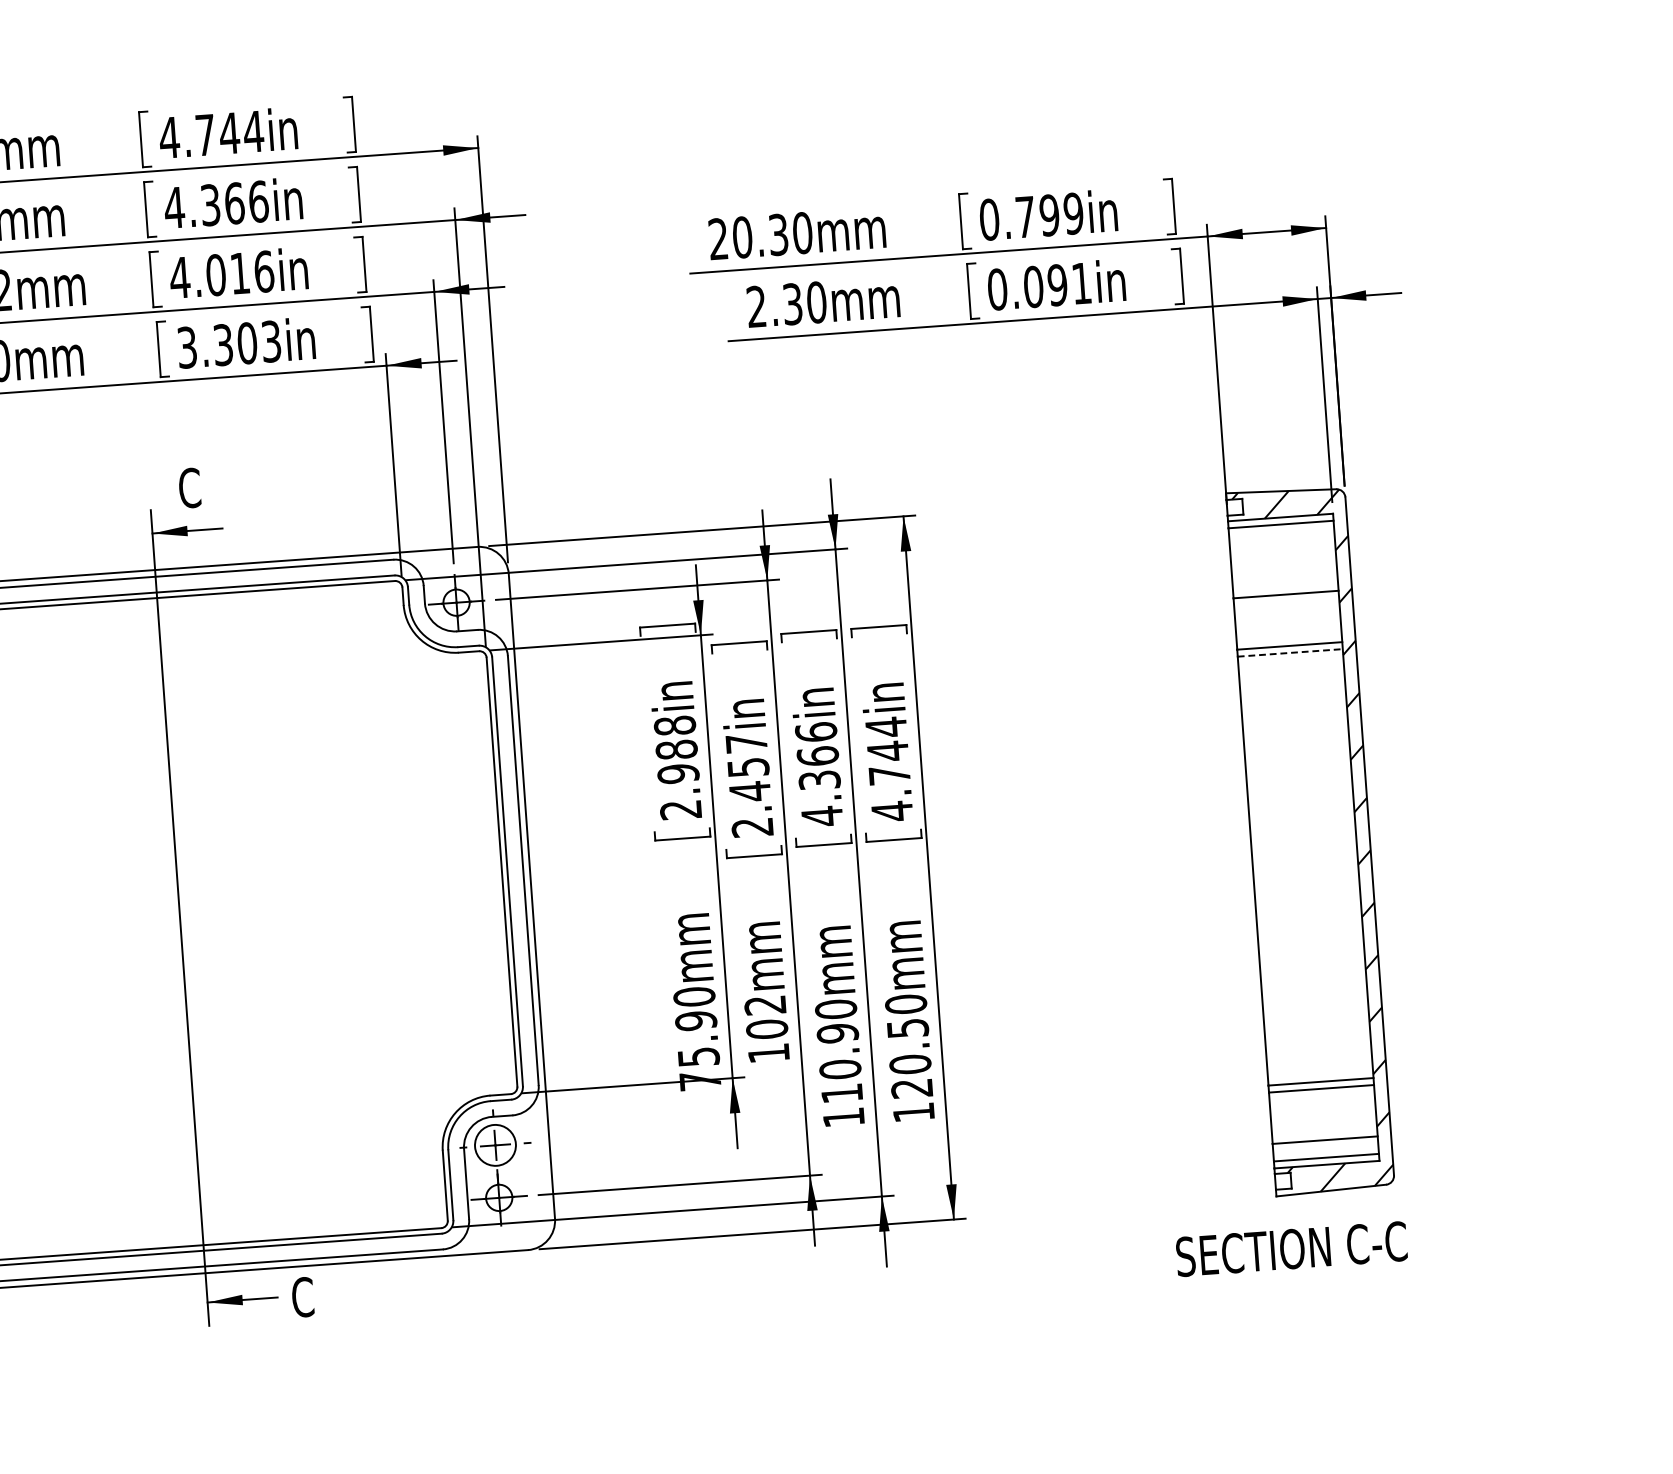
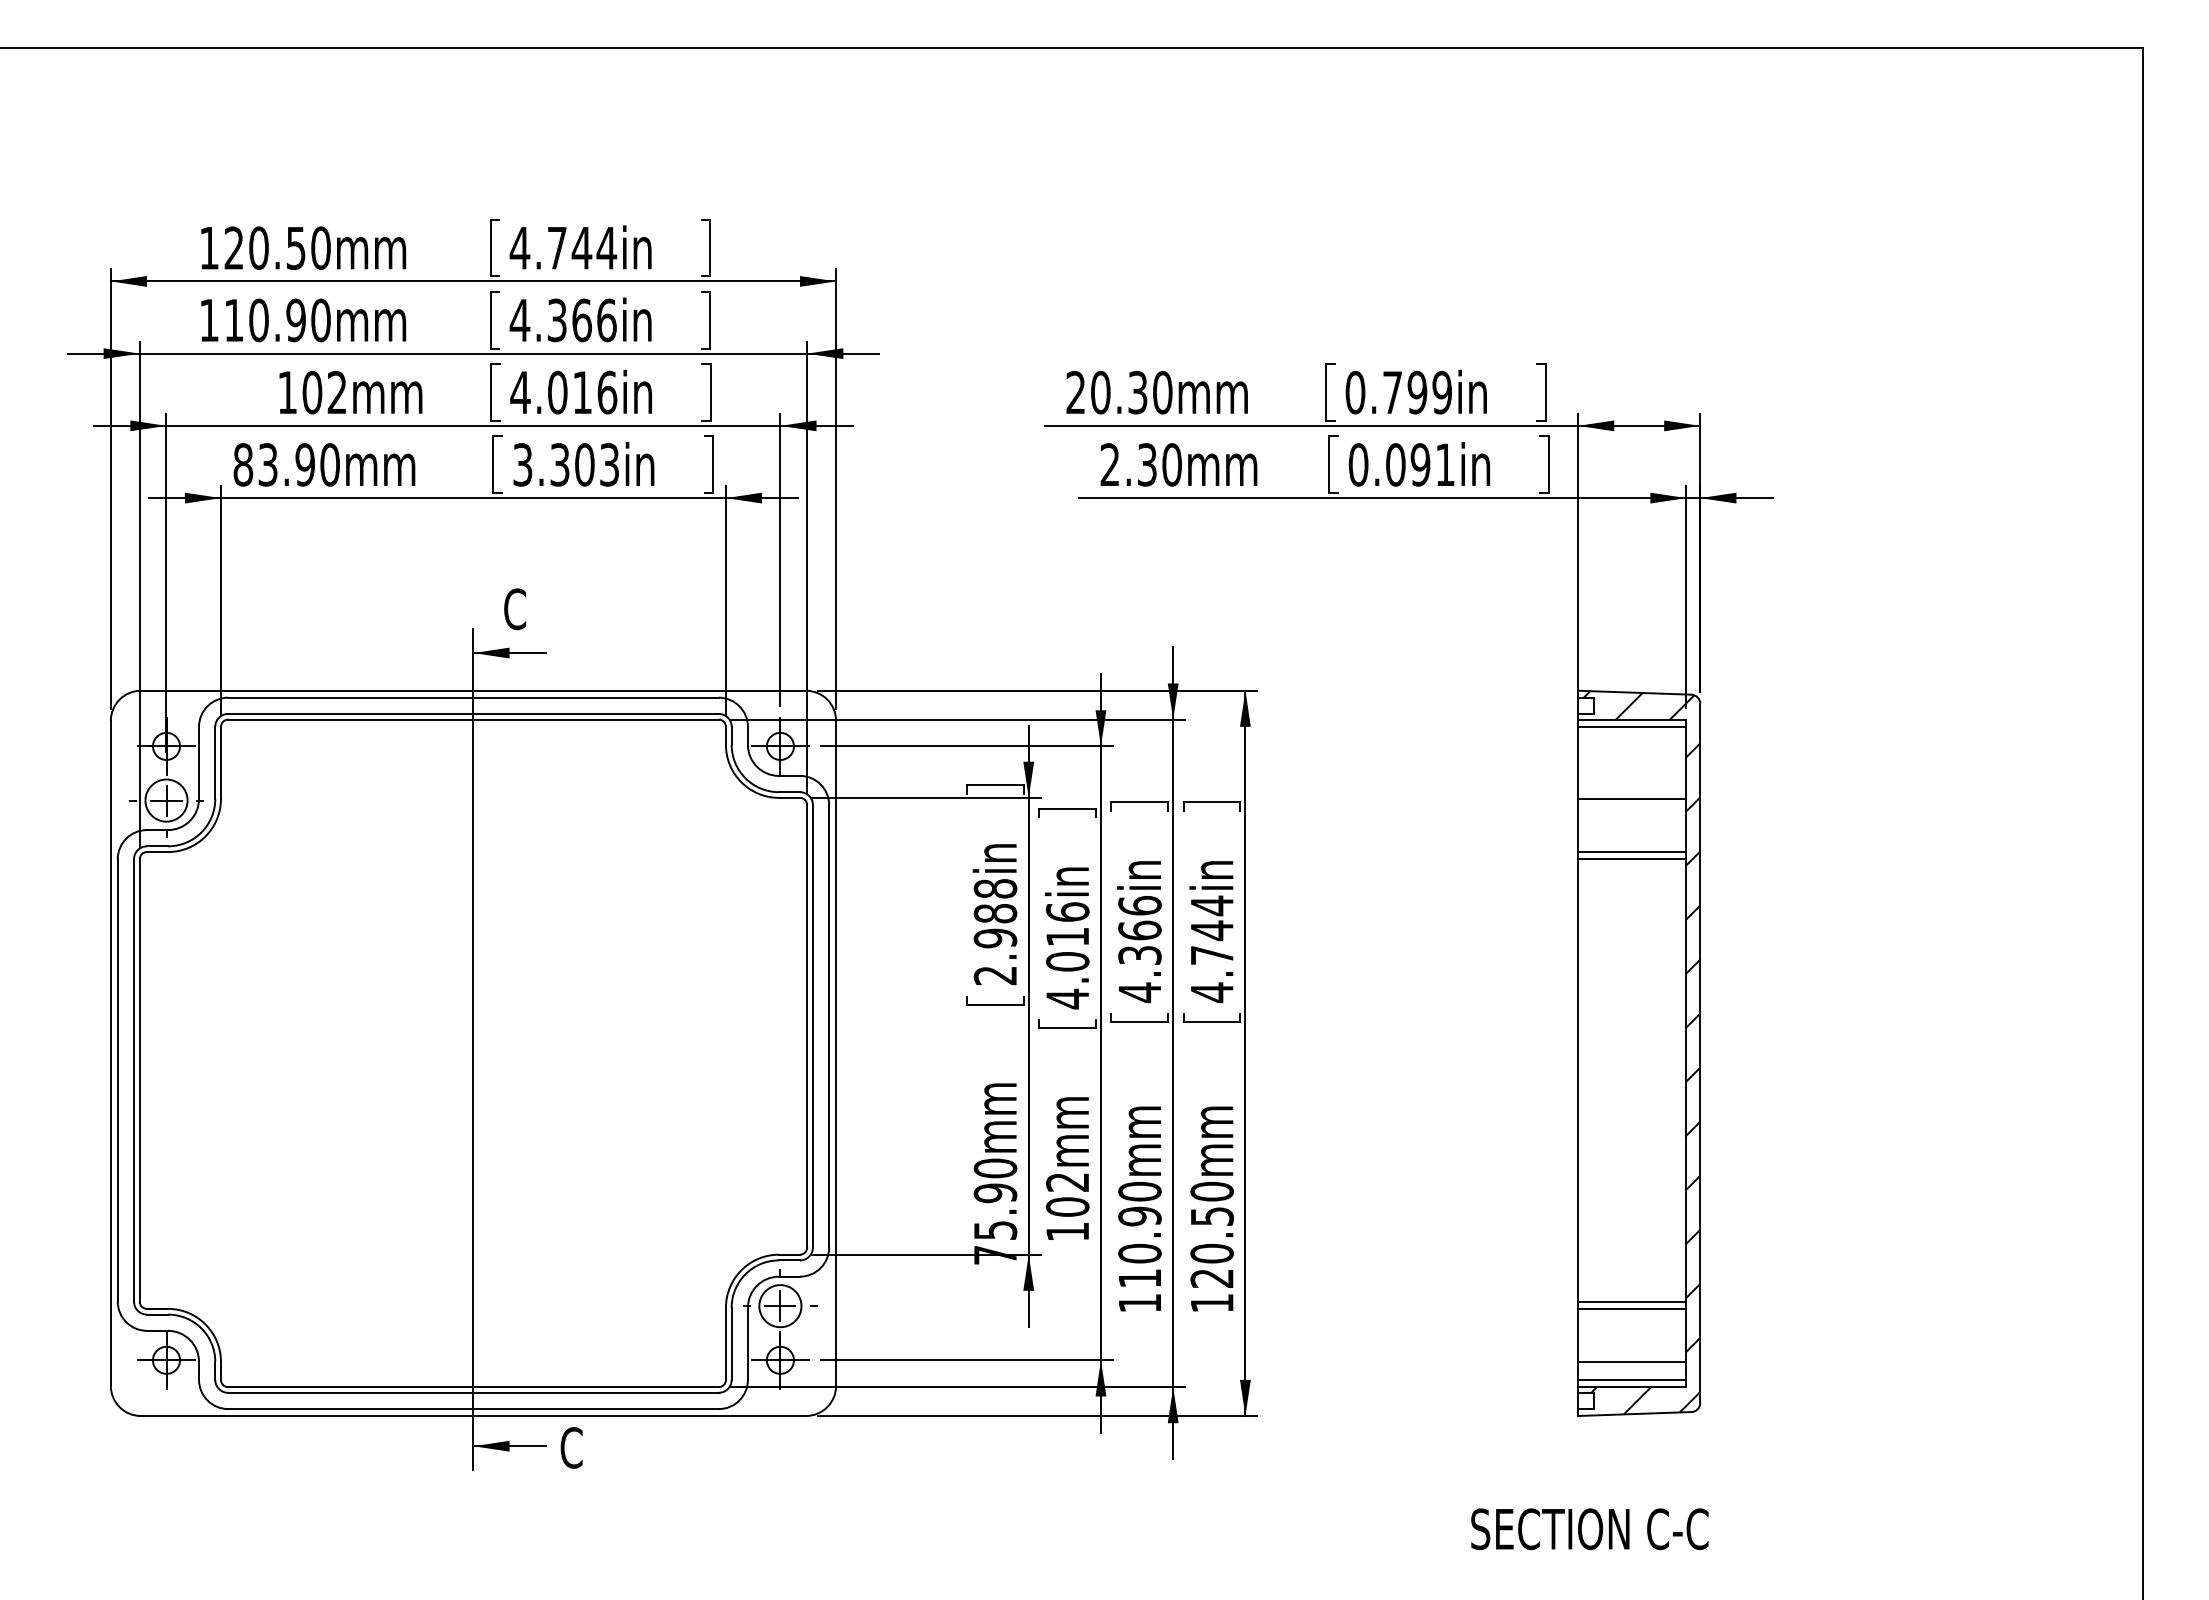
line: (1290, 653) -> (1632, 859), dashed -> solid
text: (749, 785) -> (1067, 955), 2.457in -> 4.016in
text: (1291, 1249) -> (1589, 1529), moved

